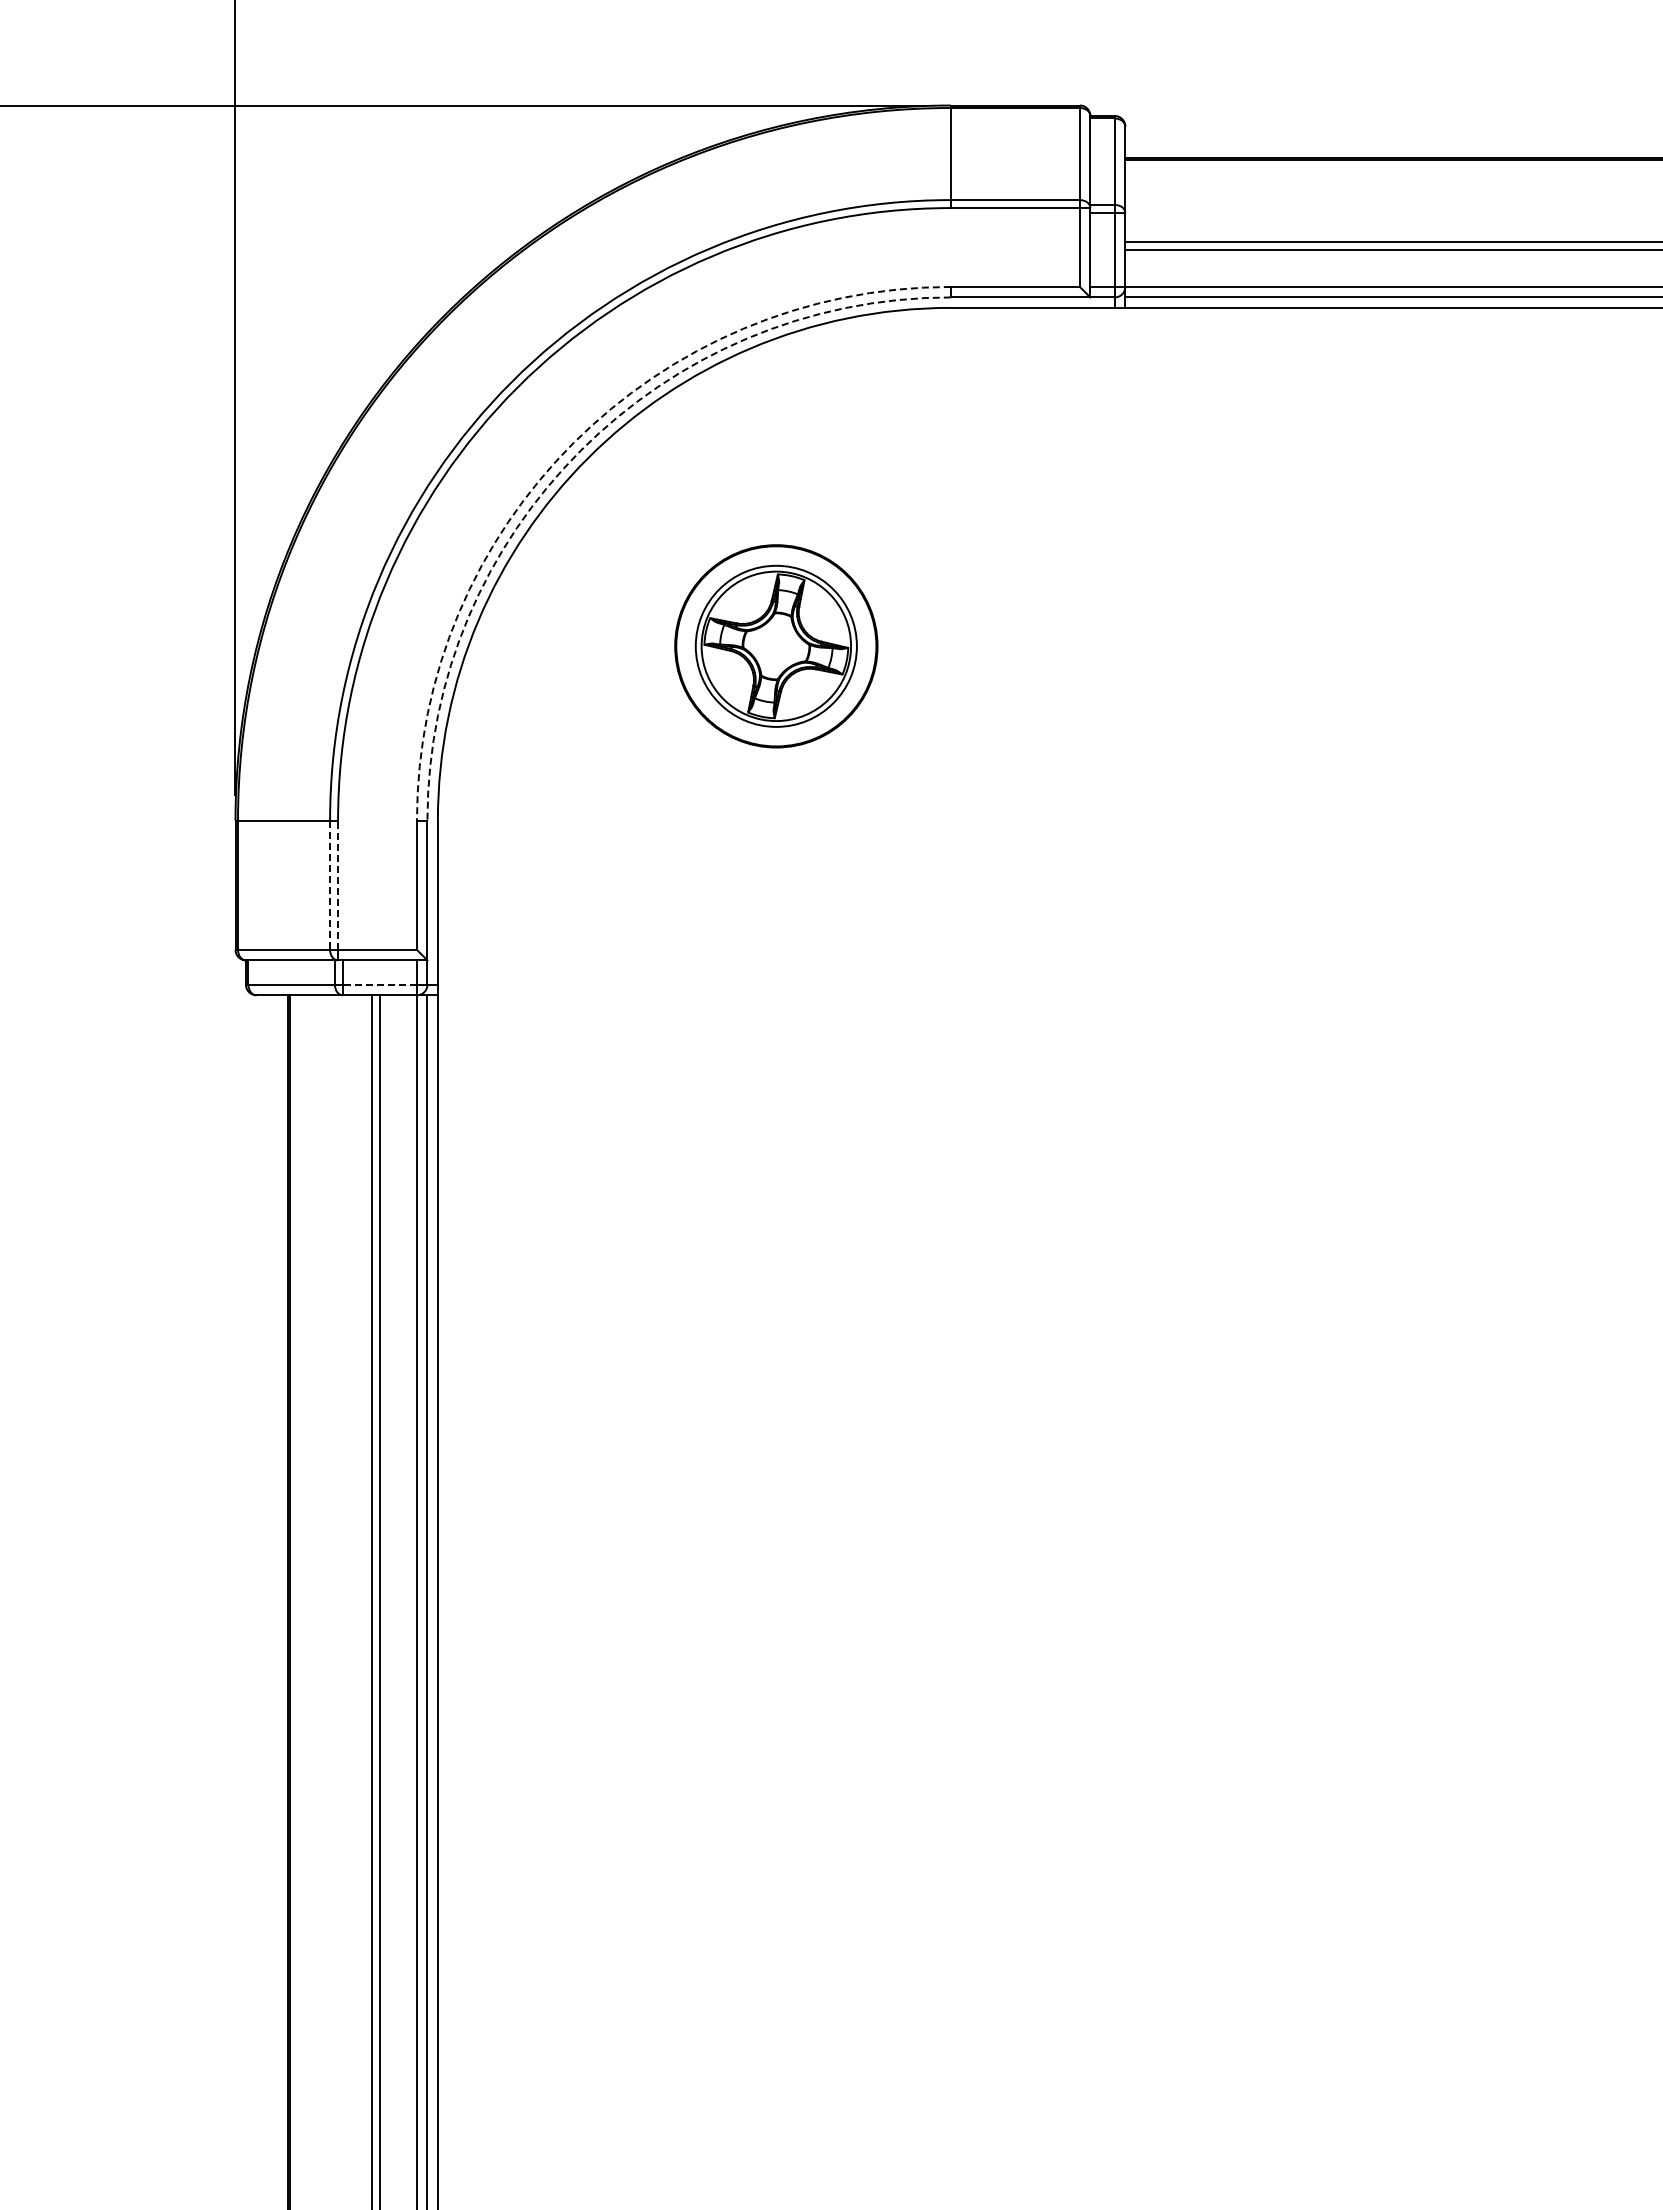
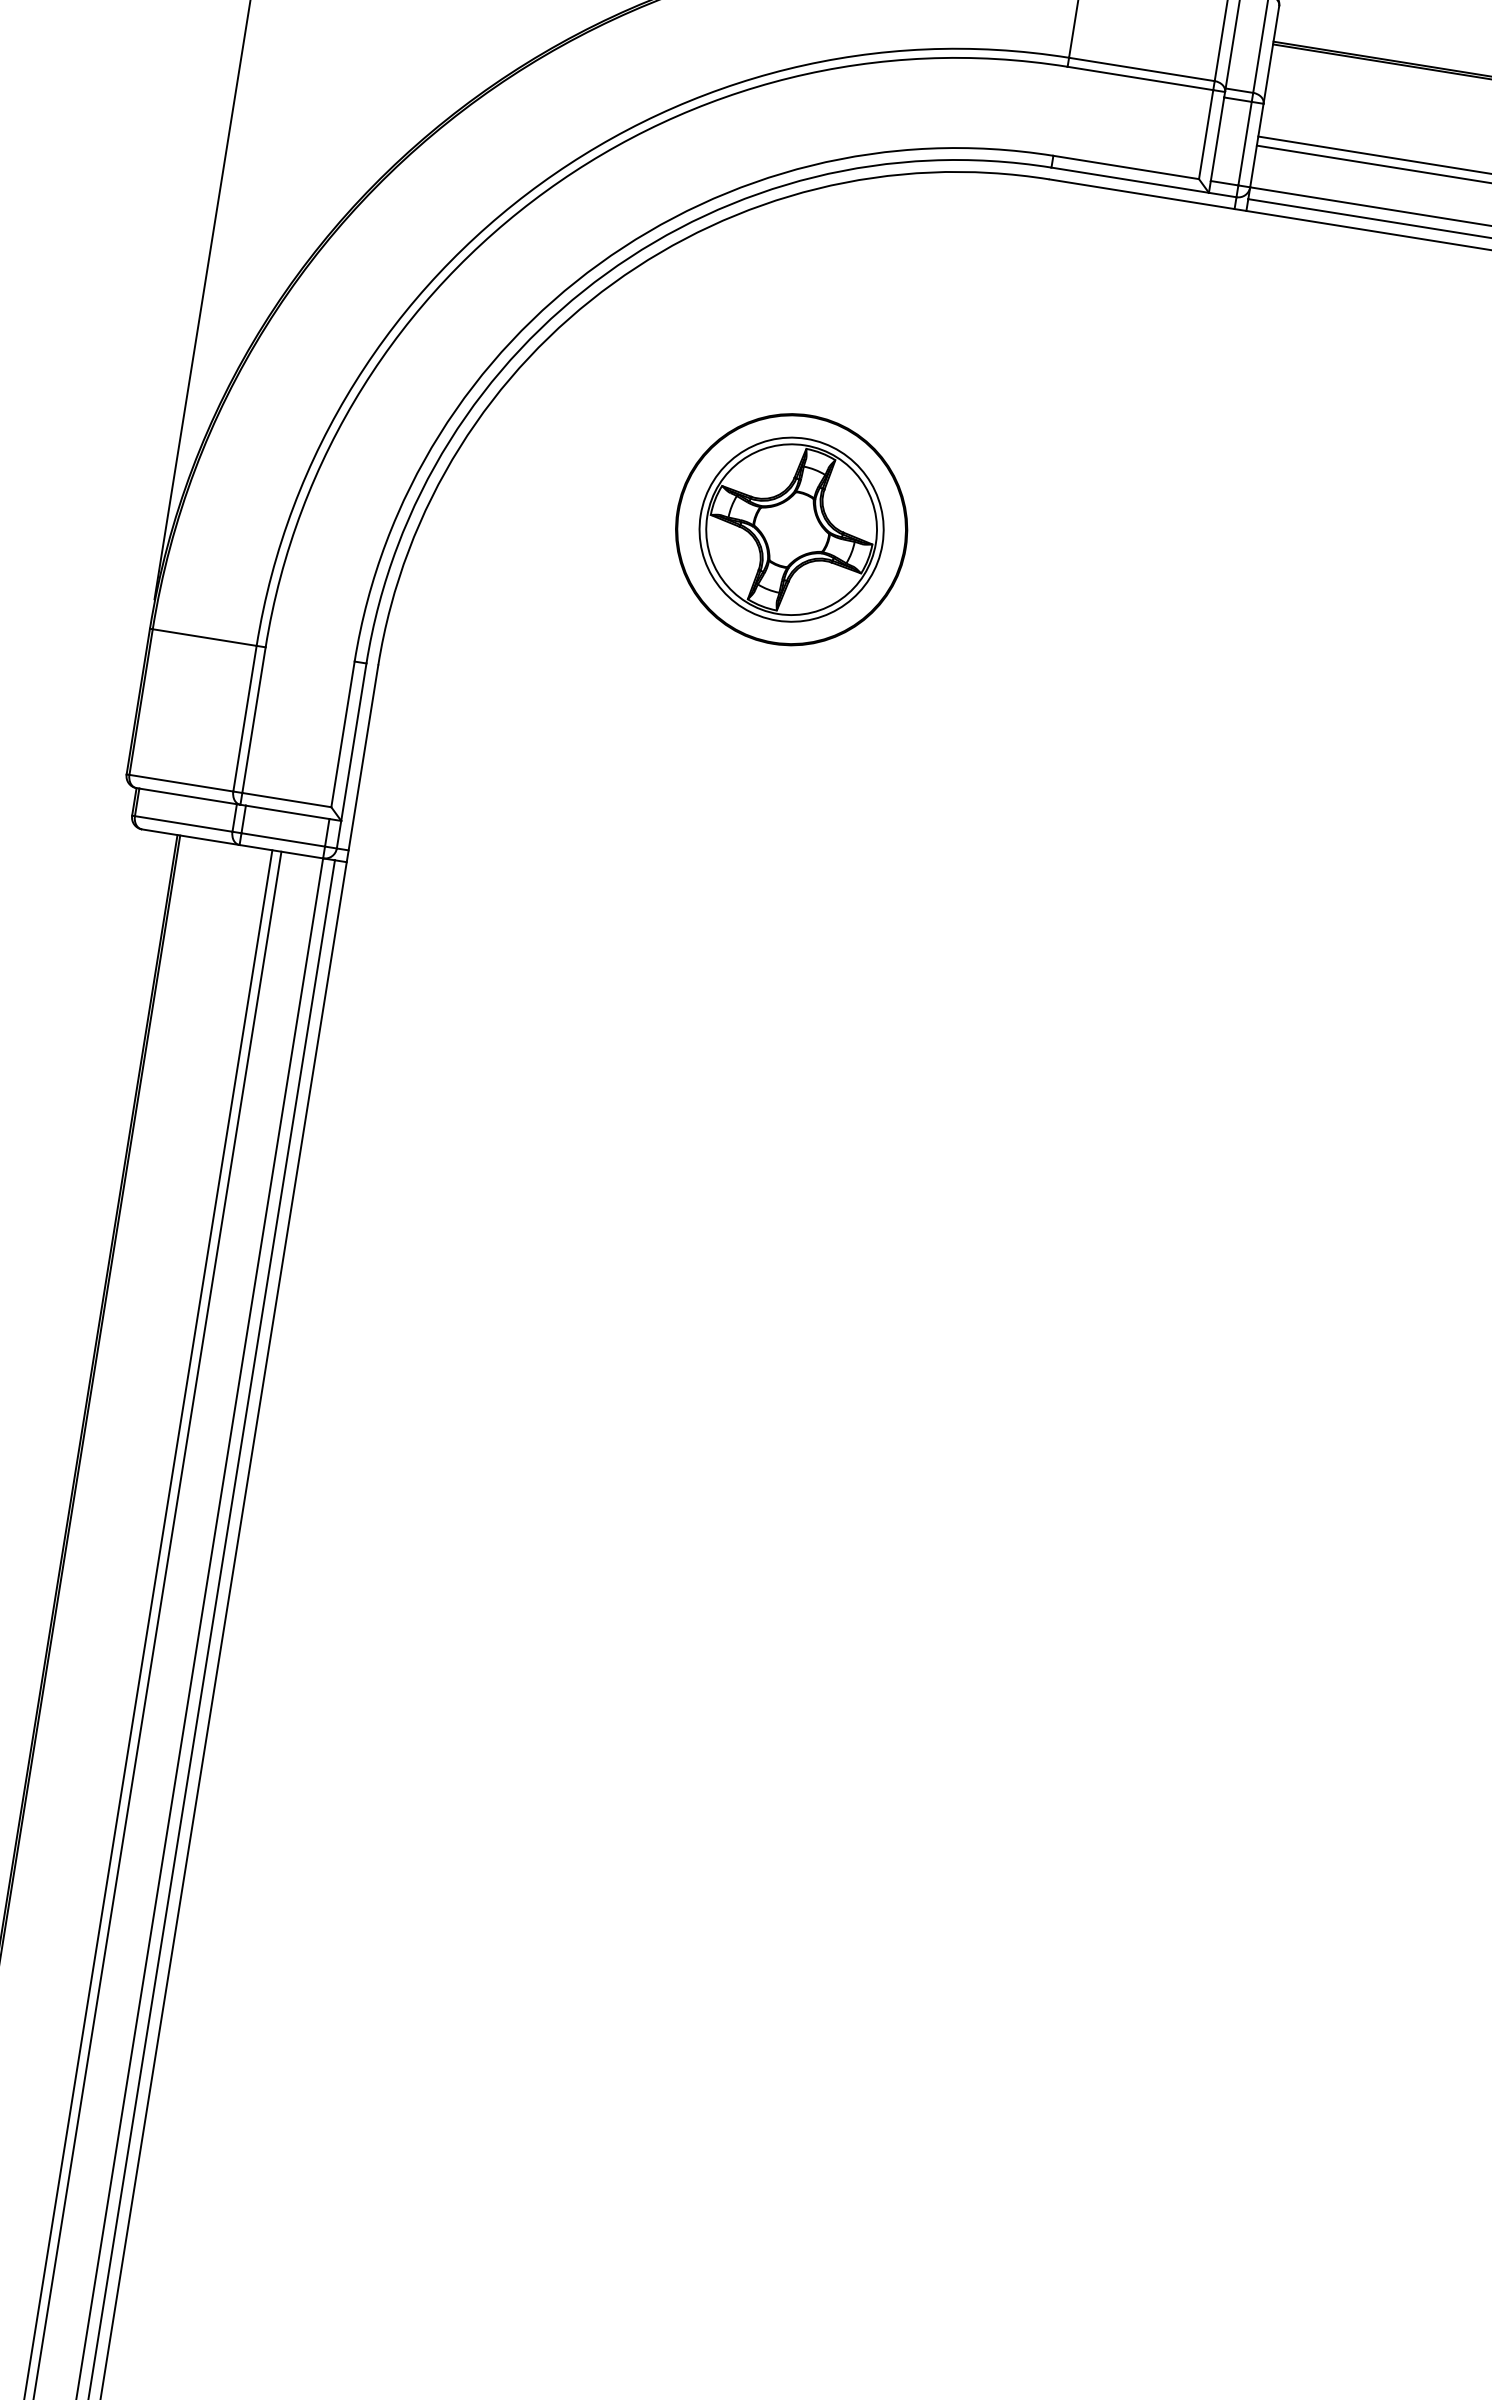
arc: (573, 443) -> (599, 264), dashed -> solid
arc: (580, 450) -> (606, 273), dashed -> solid
line: (330, 885) -> (245, 718), dashed -> solid
line: (338, 885) -> (254, 720), dashed -> solid
line: (379, 984) -> (282, 839), dashed -> solid

